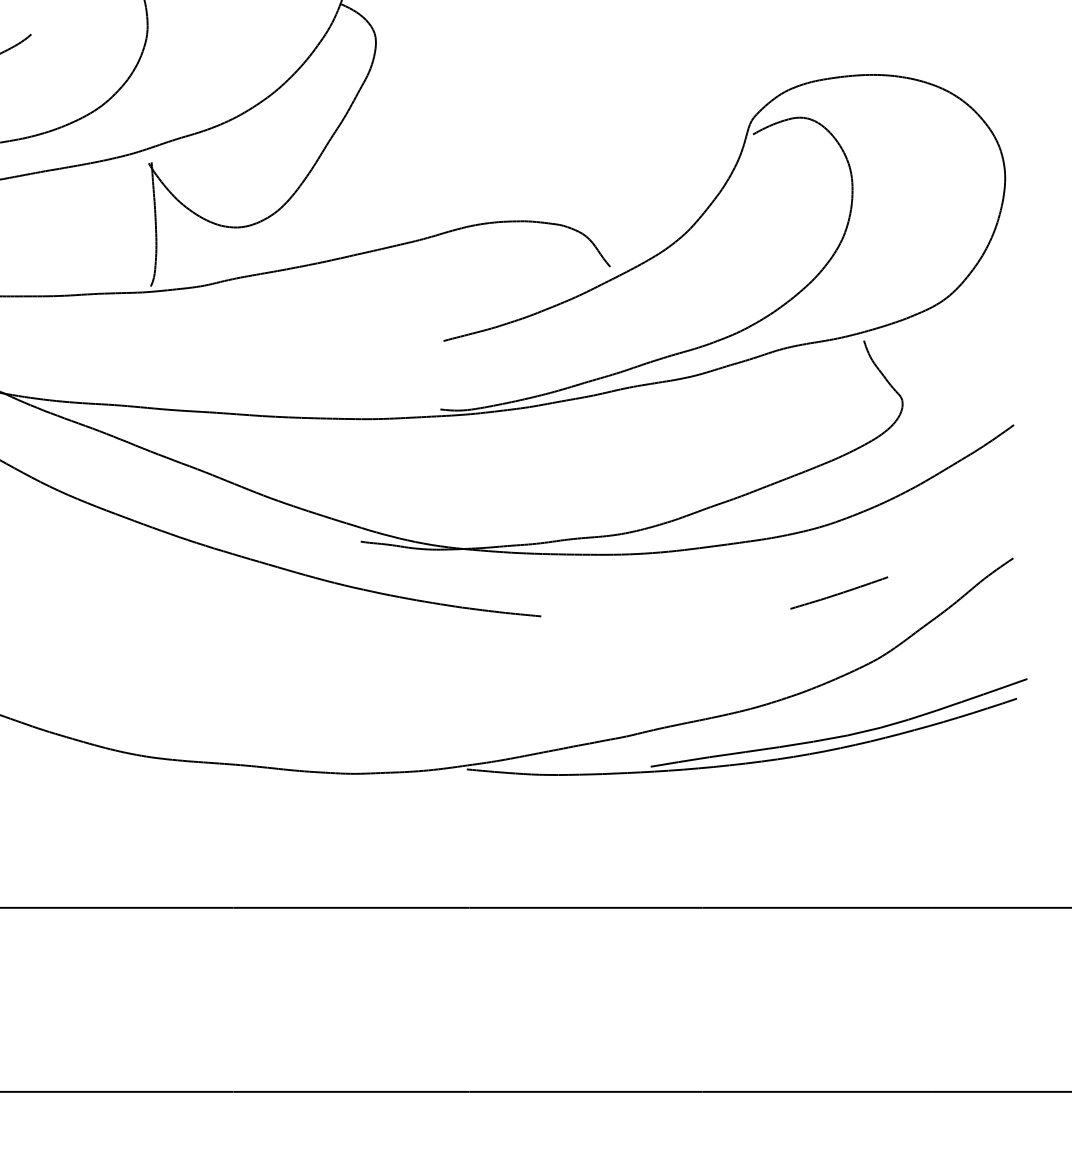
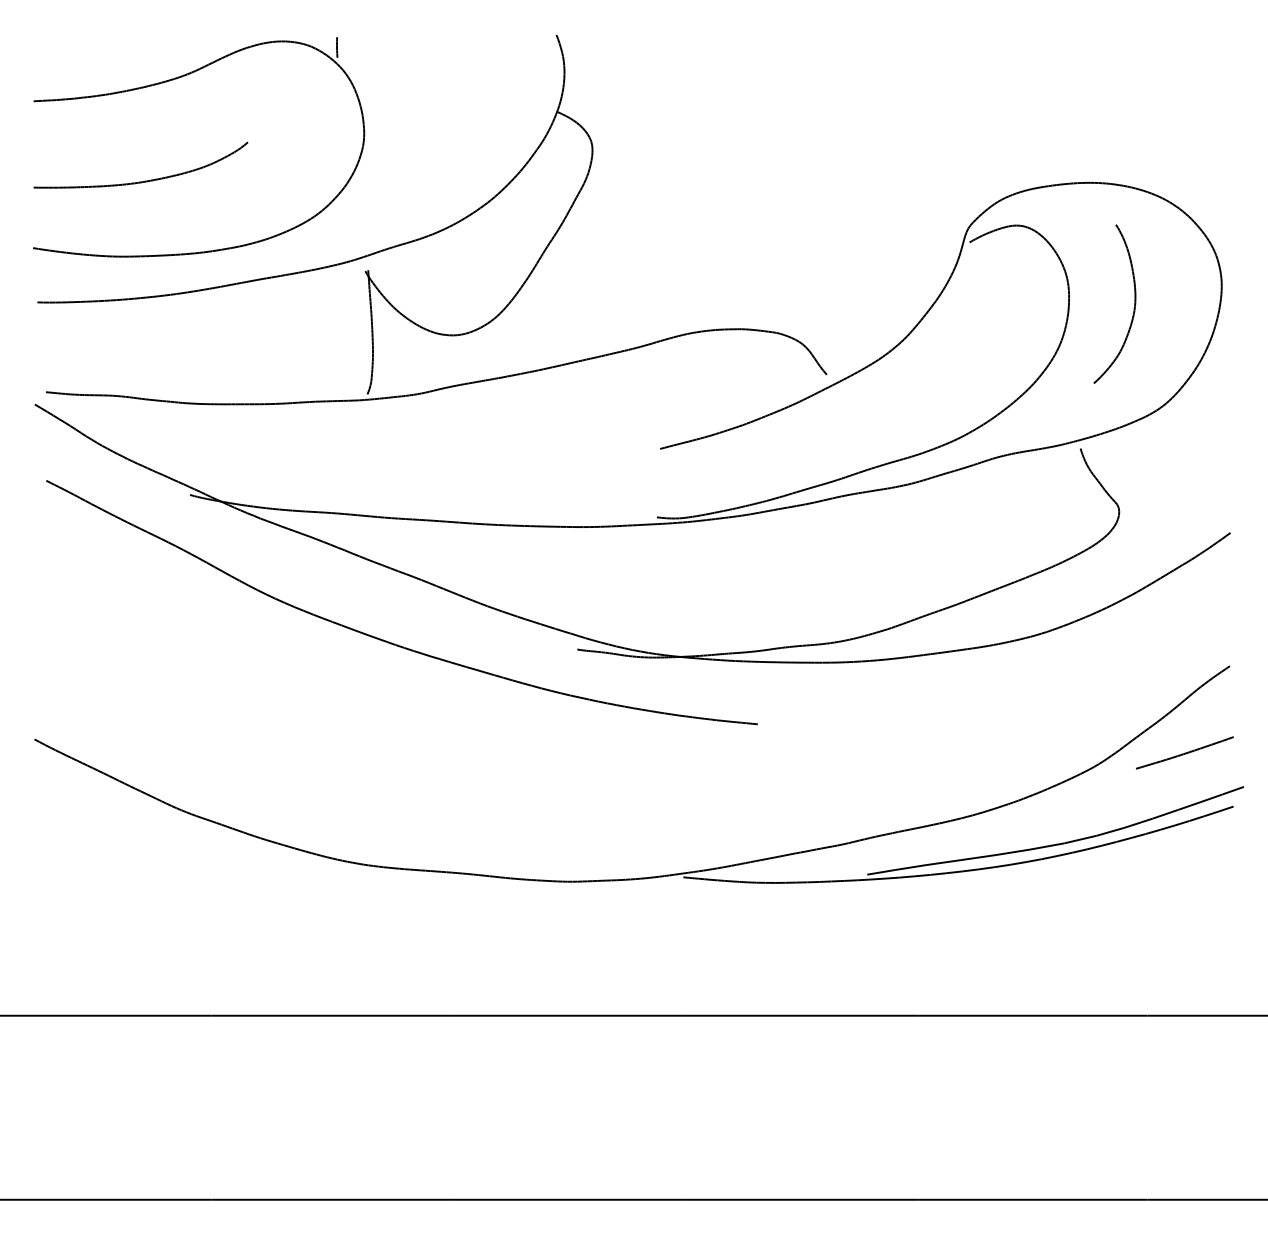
part: (916, 200) -> (1133, 308), added
line: (838, 592) -> (1184, 752), moved

